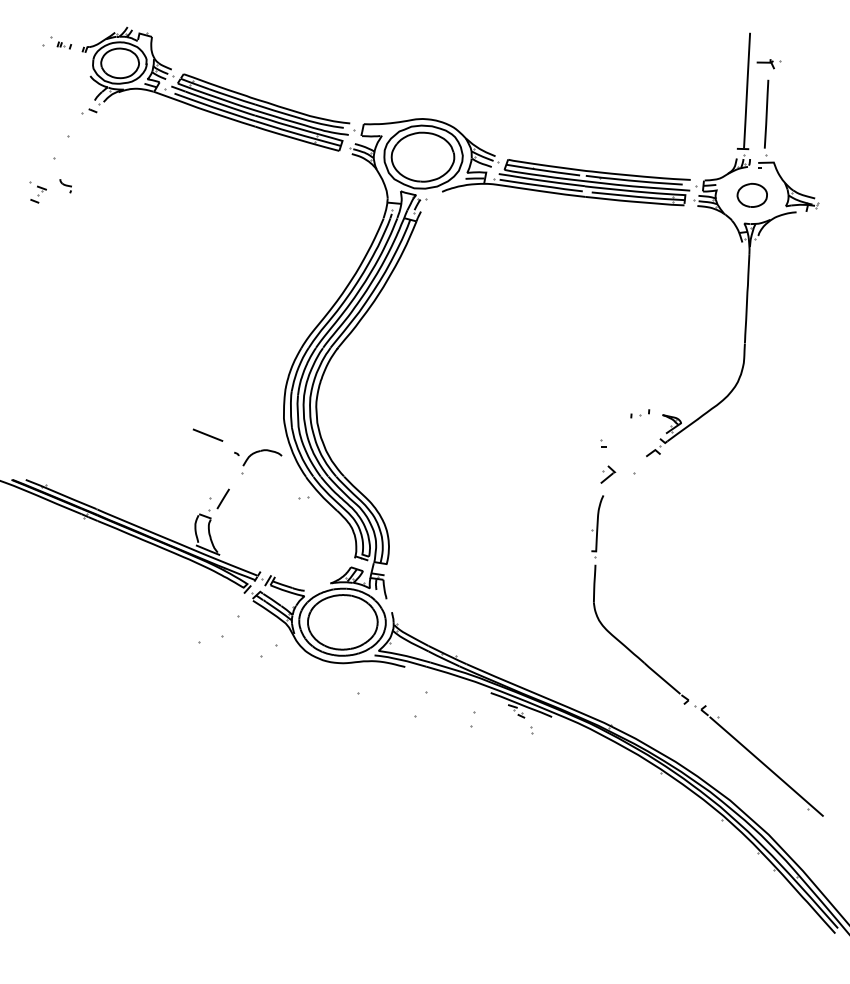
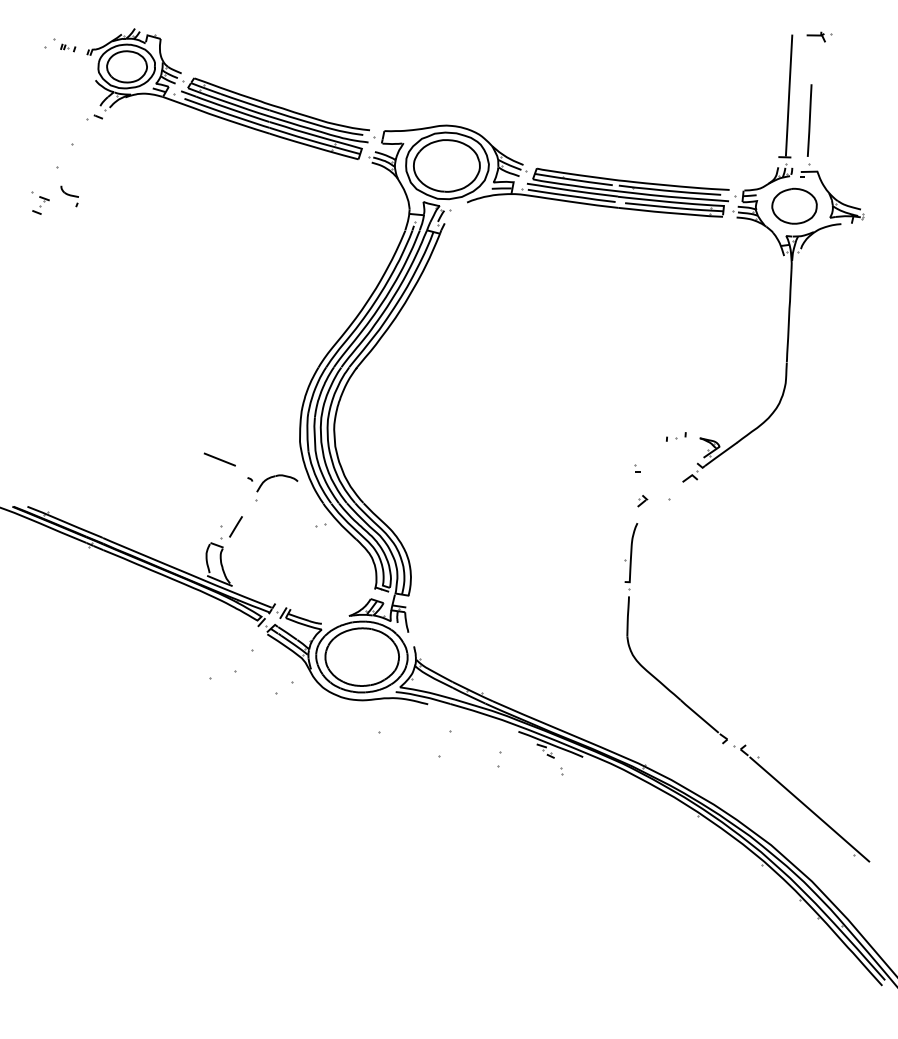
part: (768, 64) -> (819, 37), moved
part: (65, 186) -> (69, 196), size x1.43
part: (752, 195) -> (794, 206), size x1.43
part: (608, 474) -> (642, 501), size x0.62

